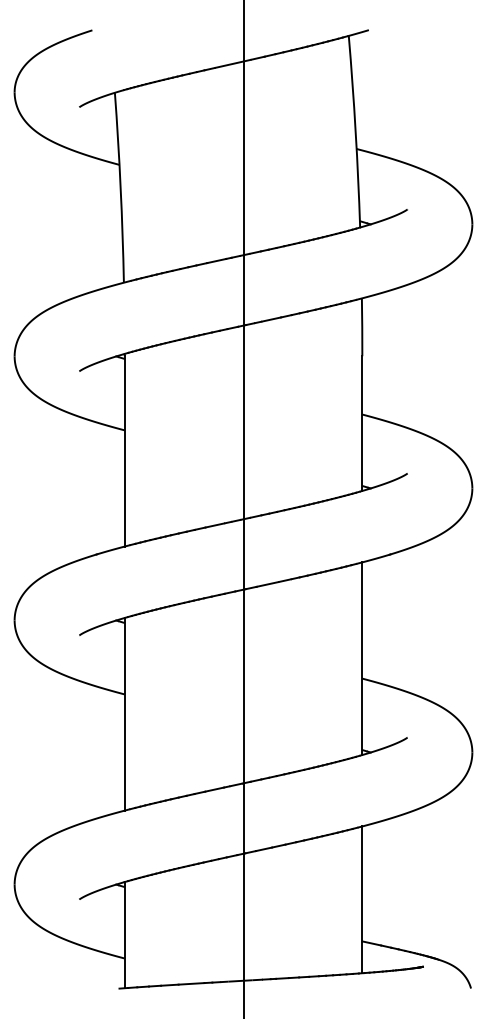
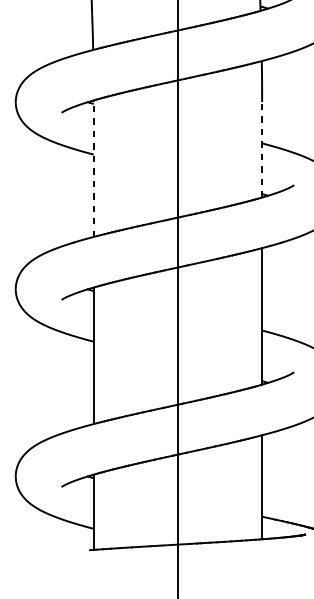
line: (362, 423) -> (262, 149), solid -> dashed
line: (124, 450) -> (93, 168), solid -> dashed

